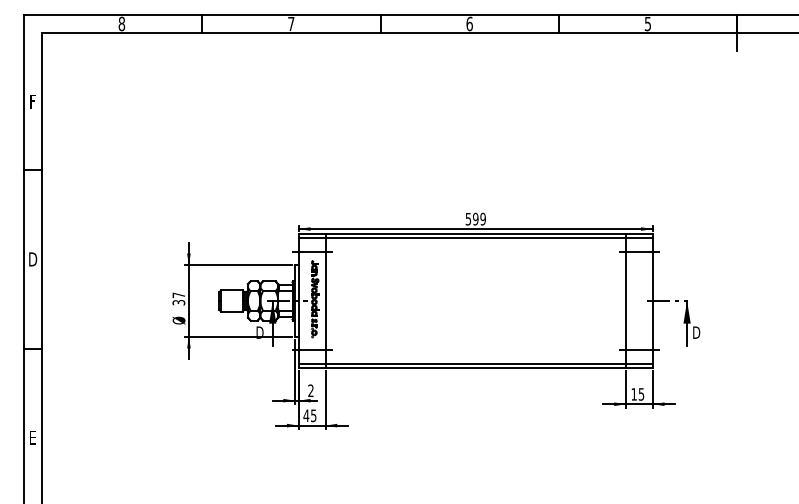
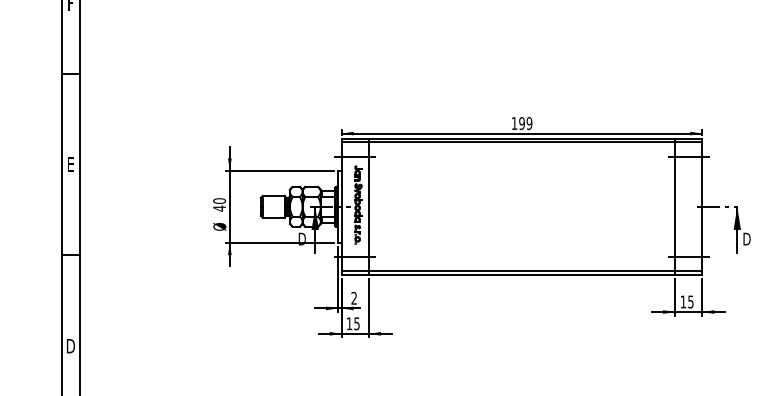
text: (468, 219) -> (514, 123), 599 -> 199
text: (33, 259) -> (71, 164), D -> E
text: (178, 298) -> (219, 204), 37 -> 40
text: (306, 415) -> (349, 323), 45 -> 15
text: (32, 437) -> (70, 345), E -> D

